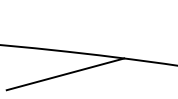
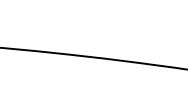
line: (65, 74) -> (69, 78), removed

